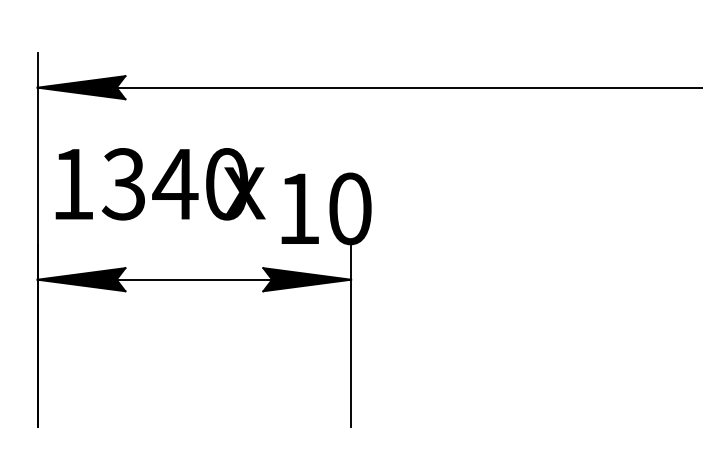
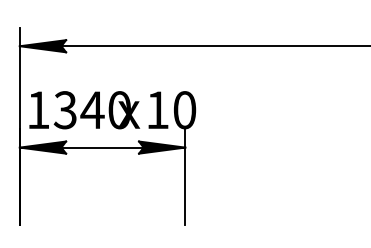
text: (160, 184) -> (84, 110), moved

